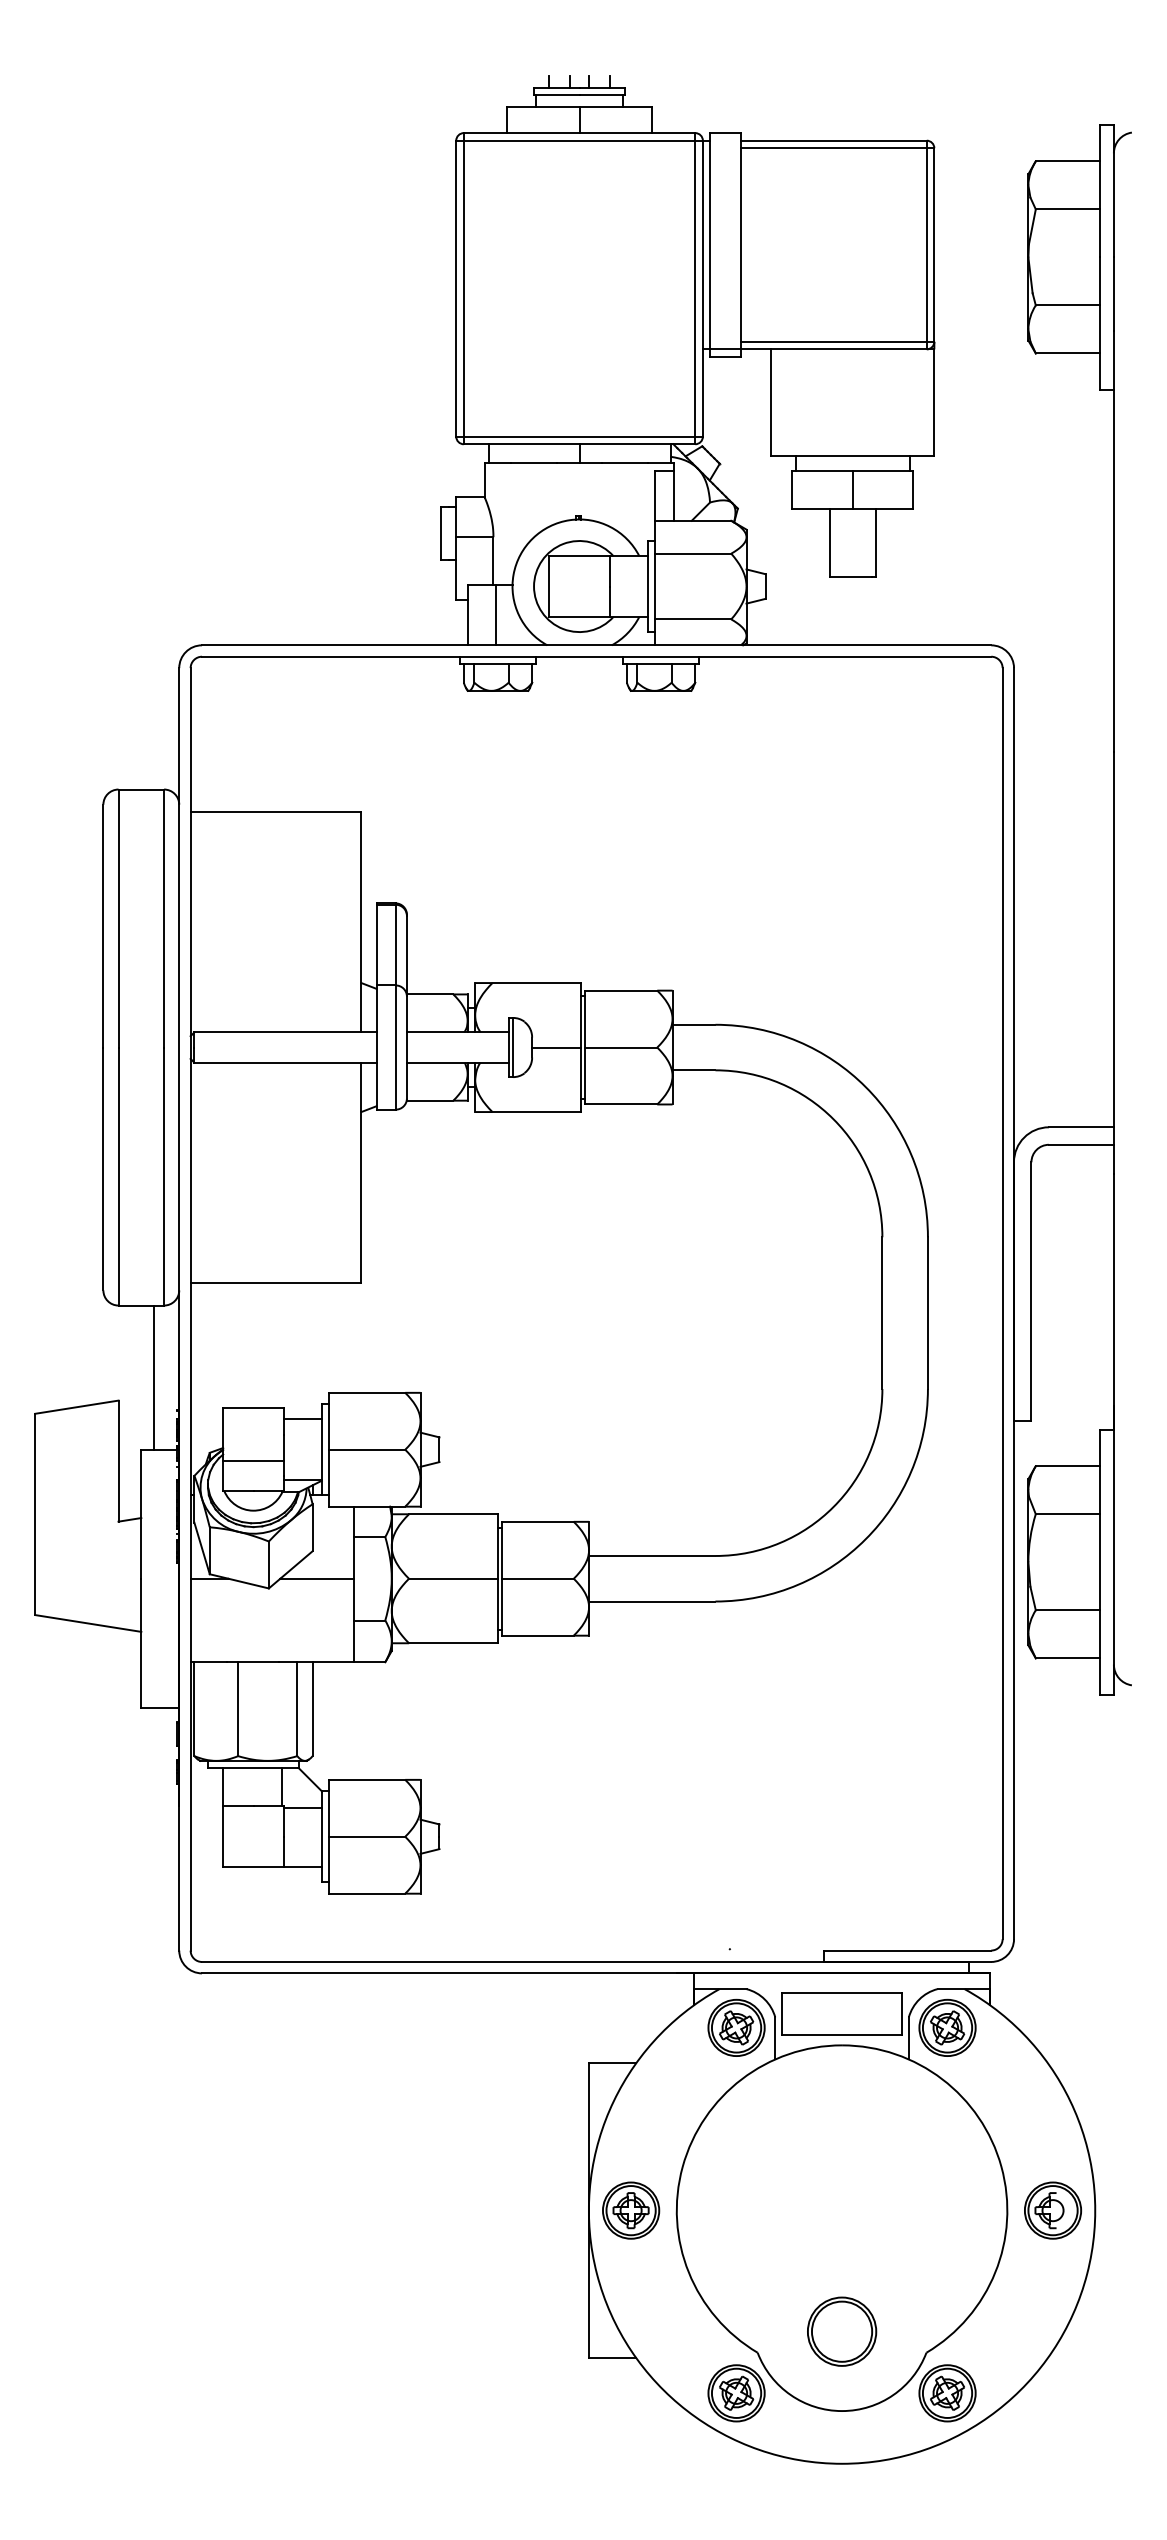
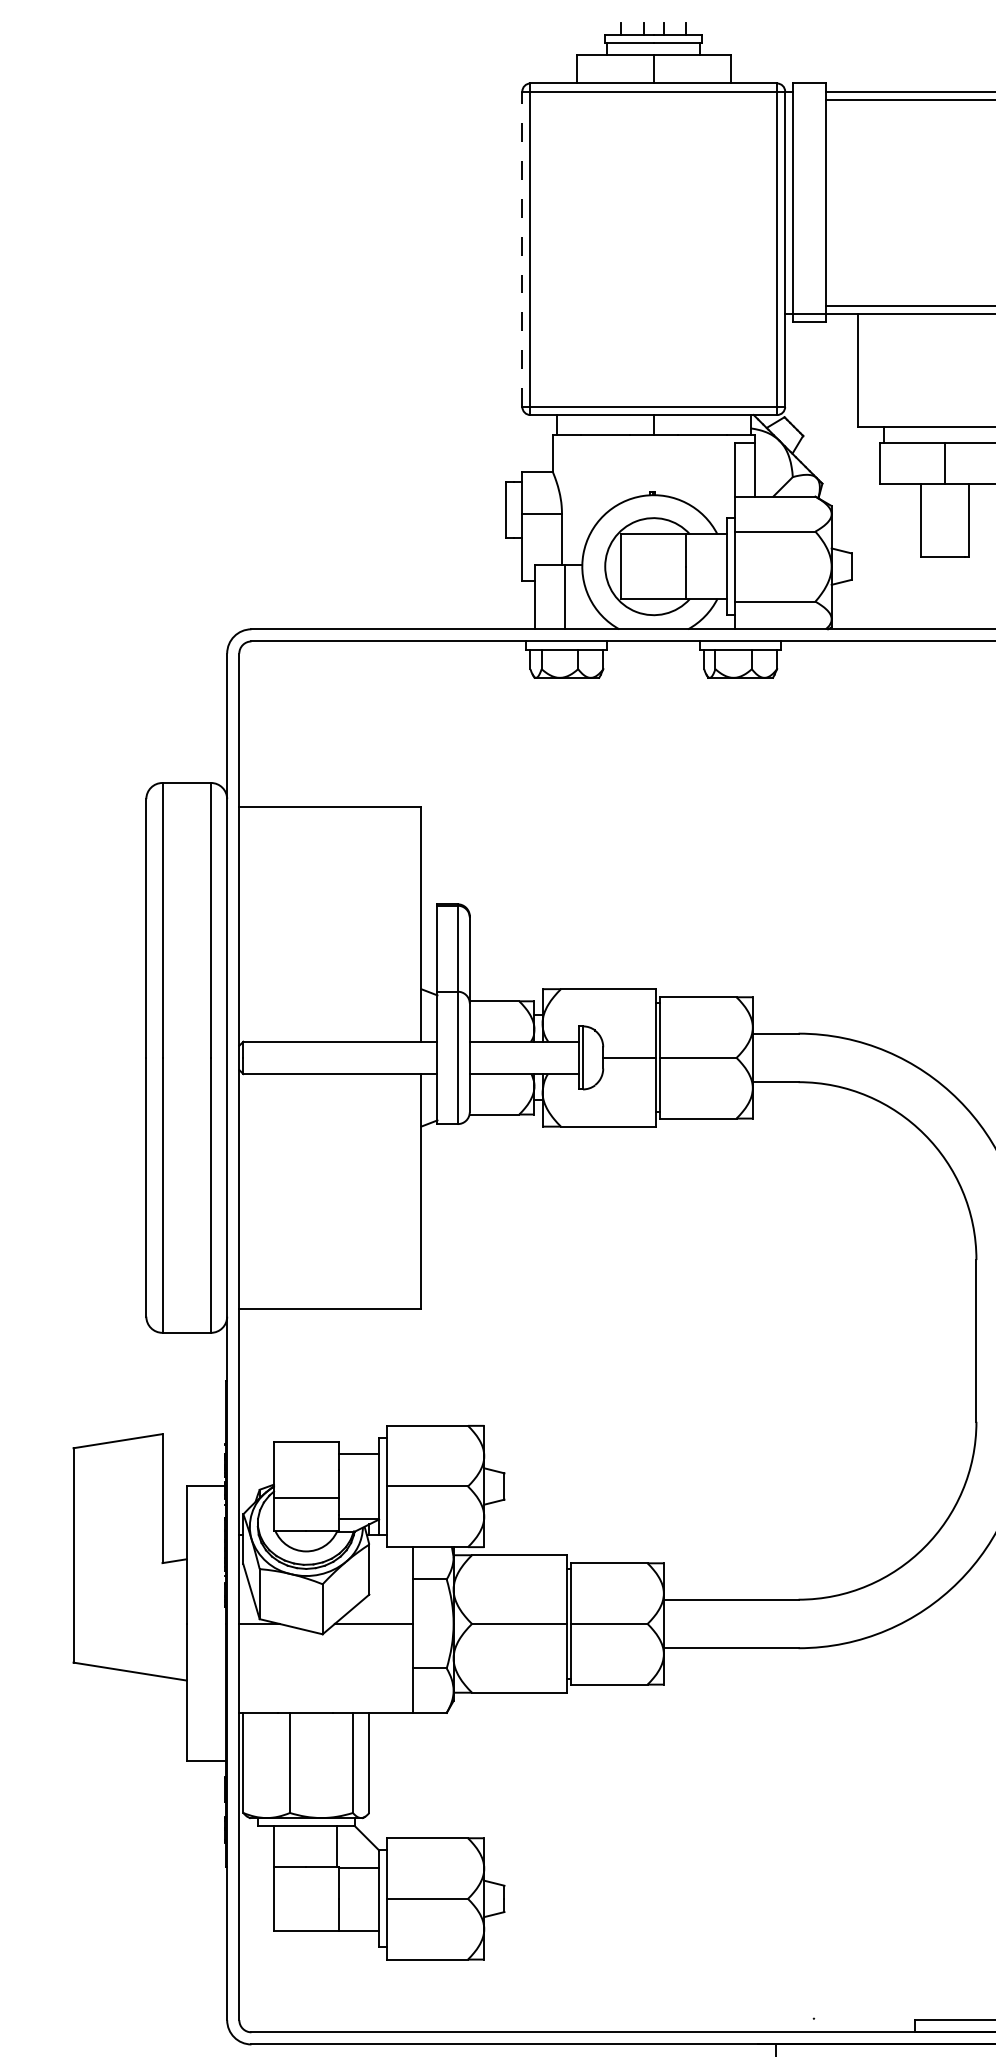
line: (456, 288) -> (522, 249), solid -> dashed
line: (154, 1377) -> (200, 1409), removed

